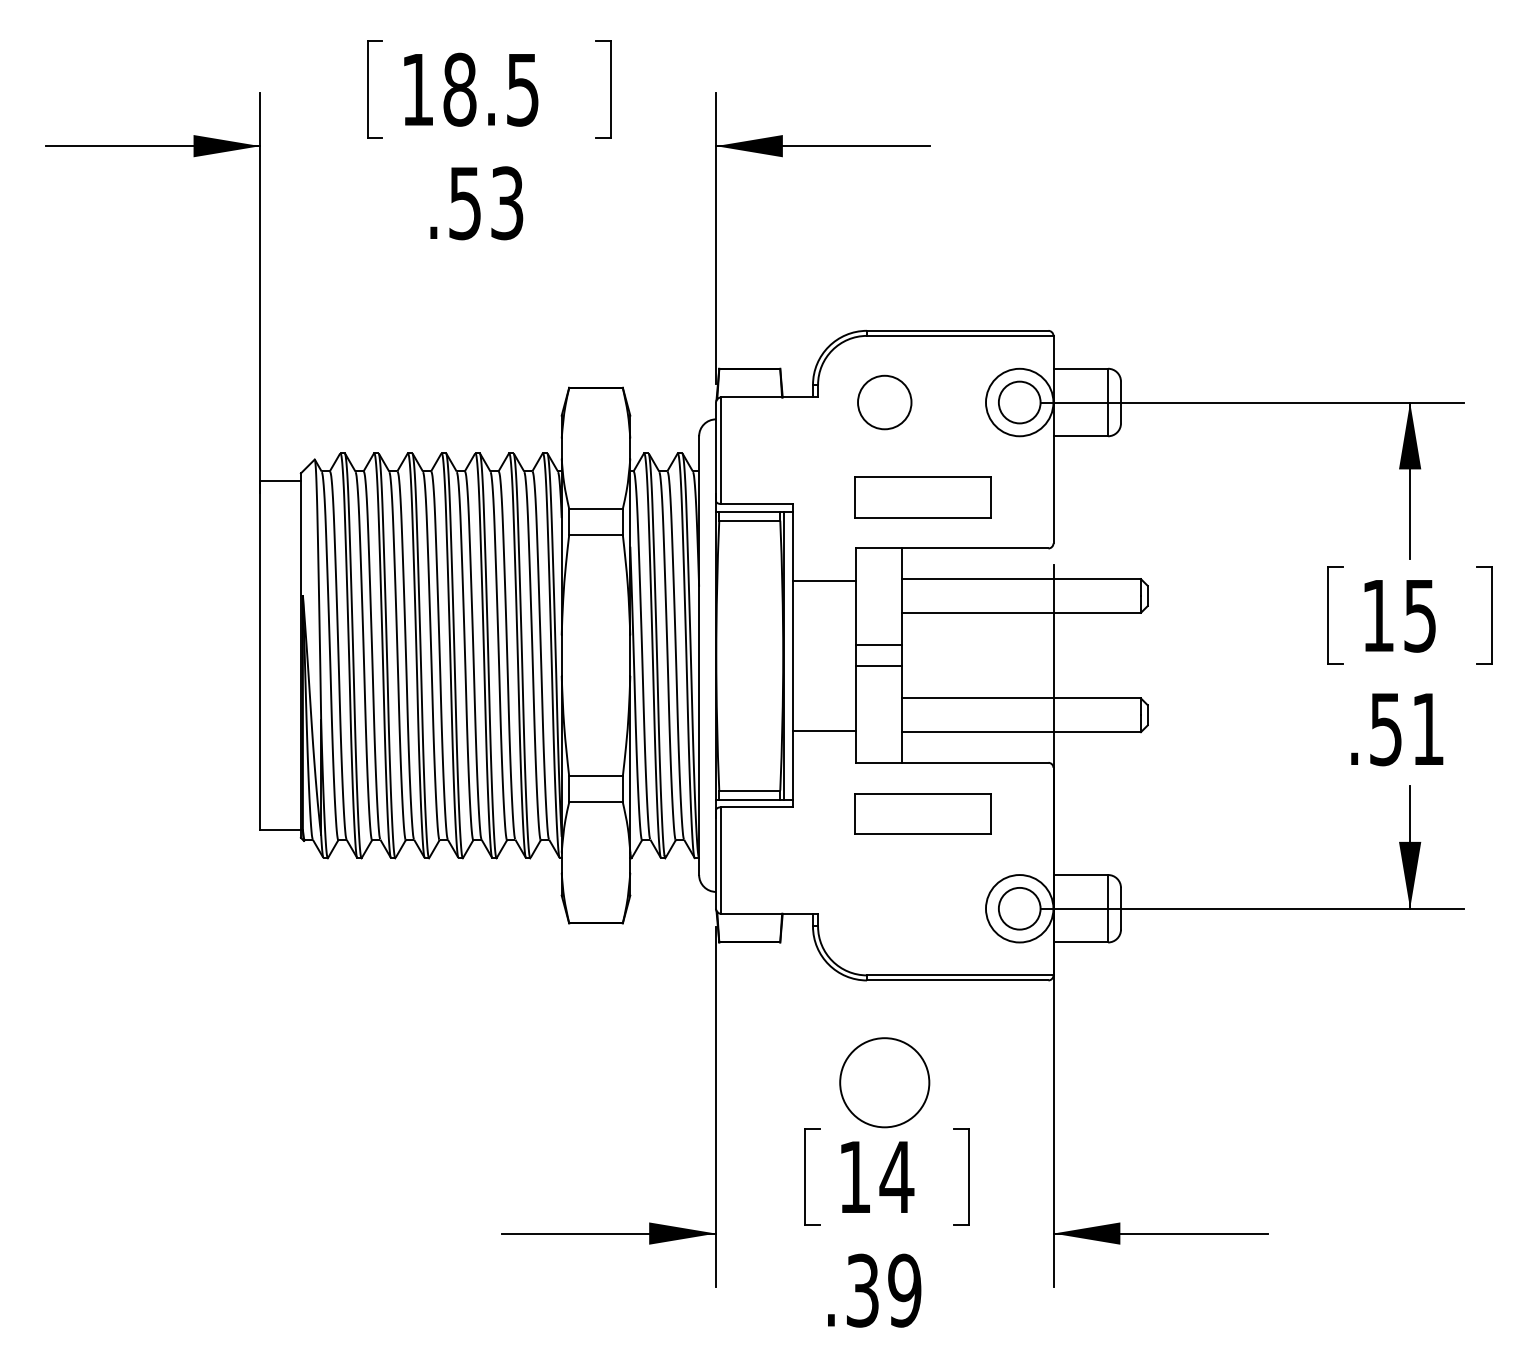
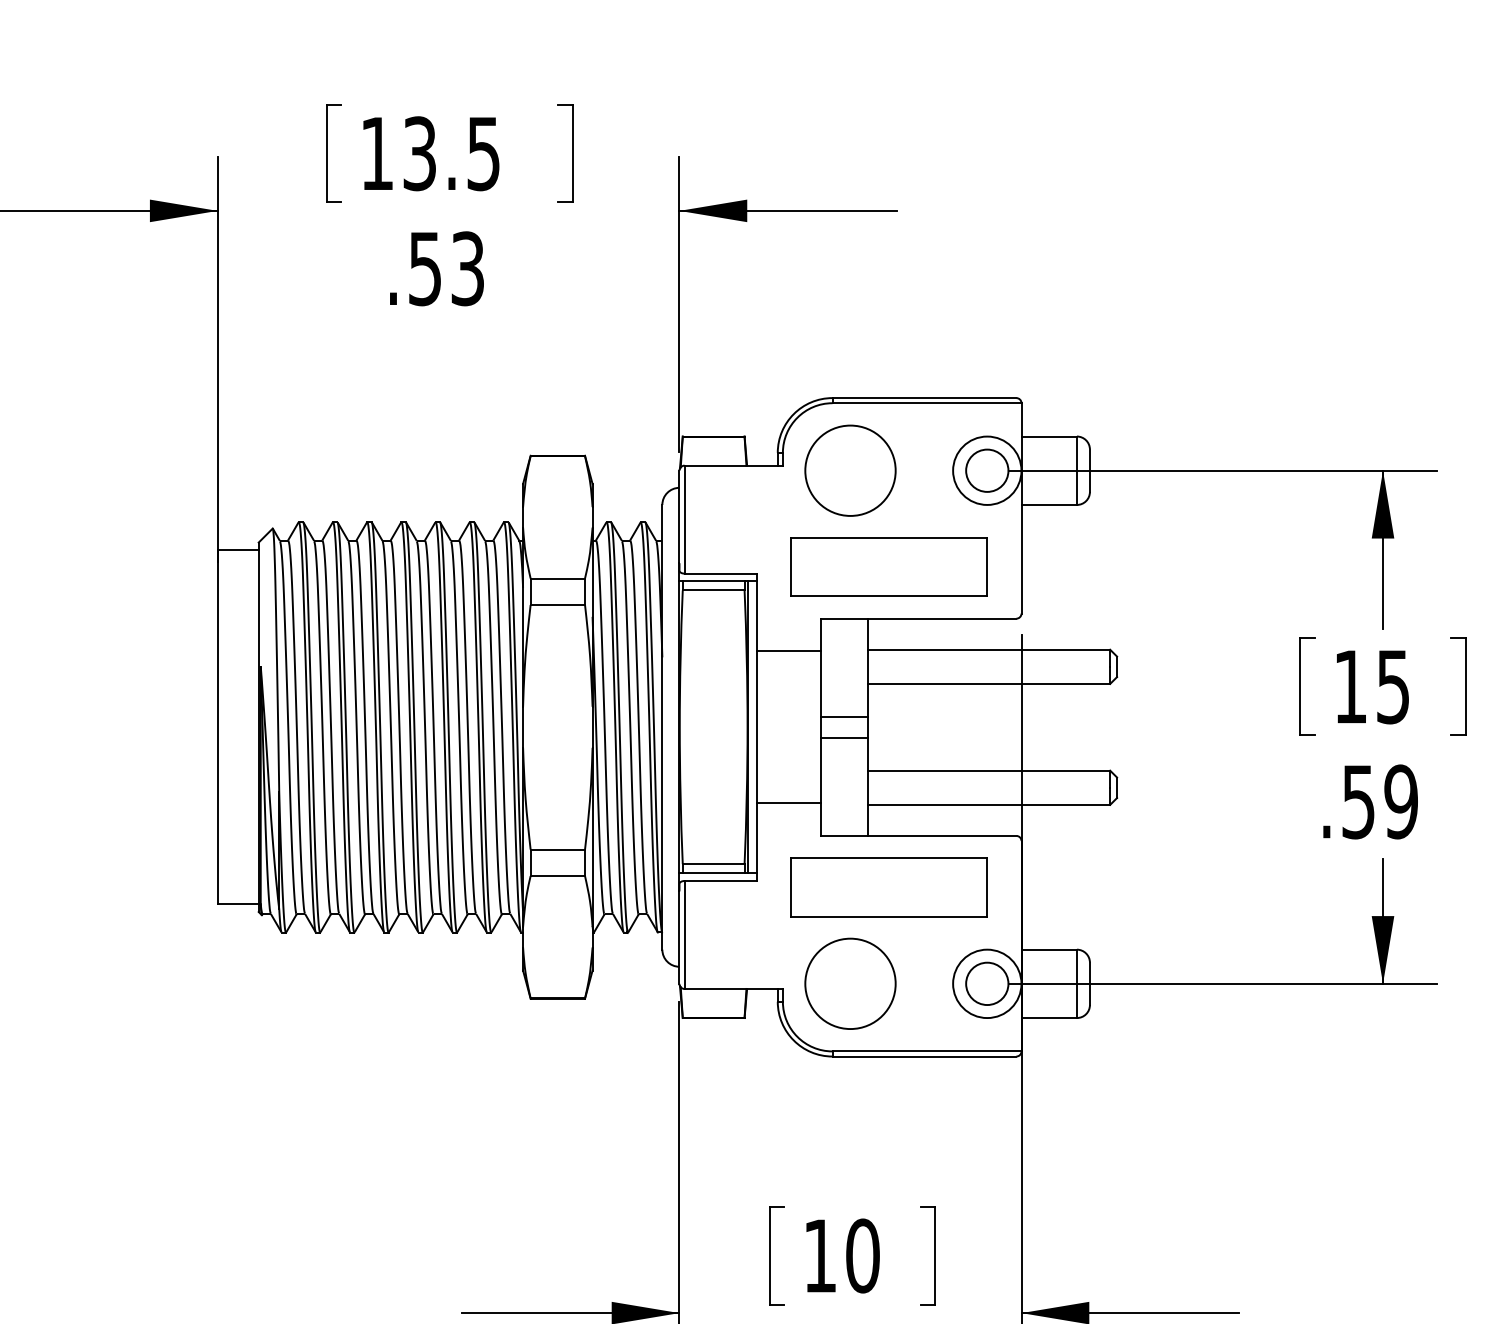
text: (459, 89) -> (419, 153), 18.5 -> 13.5
circle: (884, 402) -> (850, 470), size x1.67
part: (922, 497) -> (888, 567), size x1.43
text: (1427, 729) -> (1400, 802), .51 -> .59
part: (922, 813) -> (888, 887), size x1.43
circle: (884, 1082) -> (850, 983), moved
text: (896, 1177) -> (862, 1256), 14 -> 10

